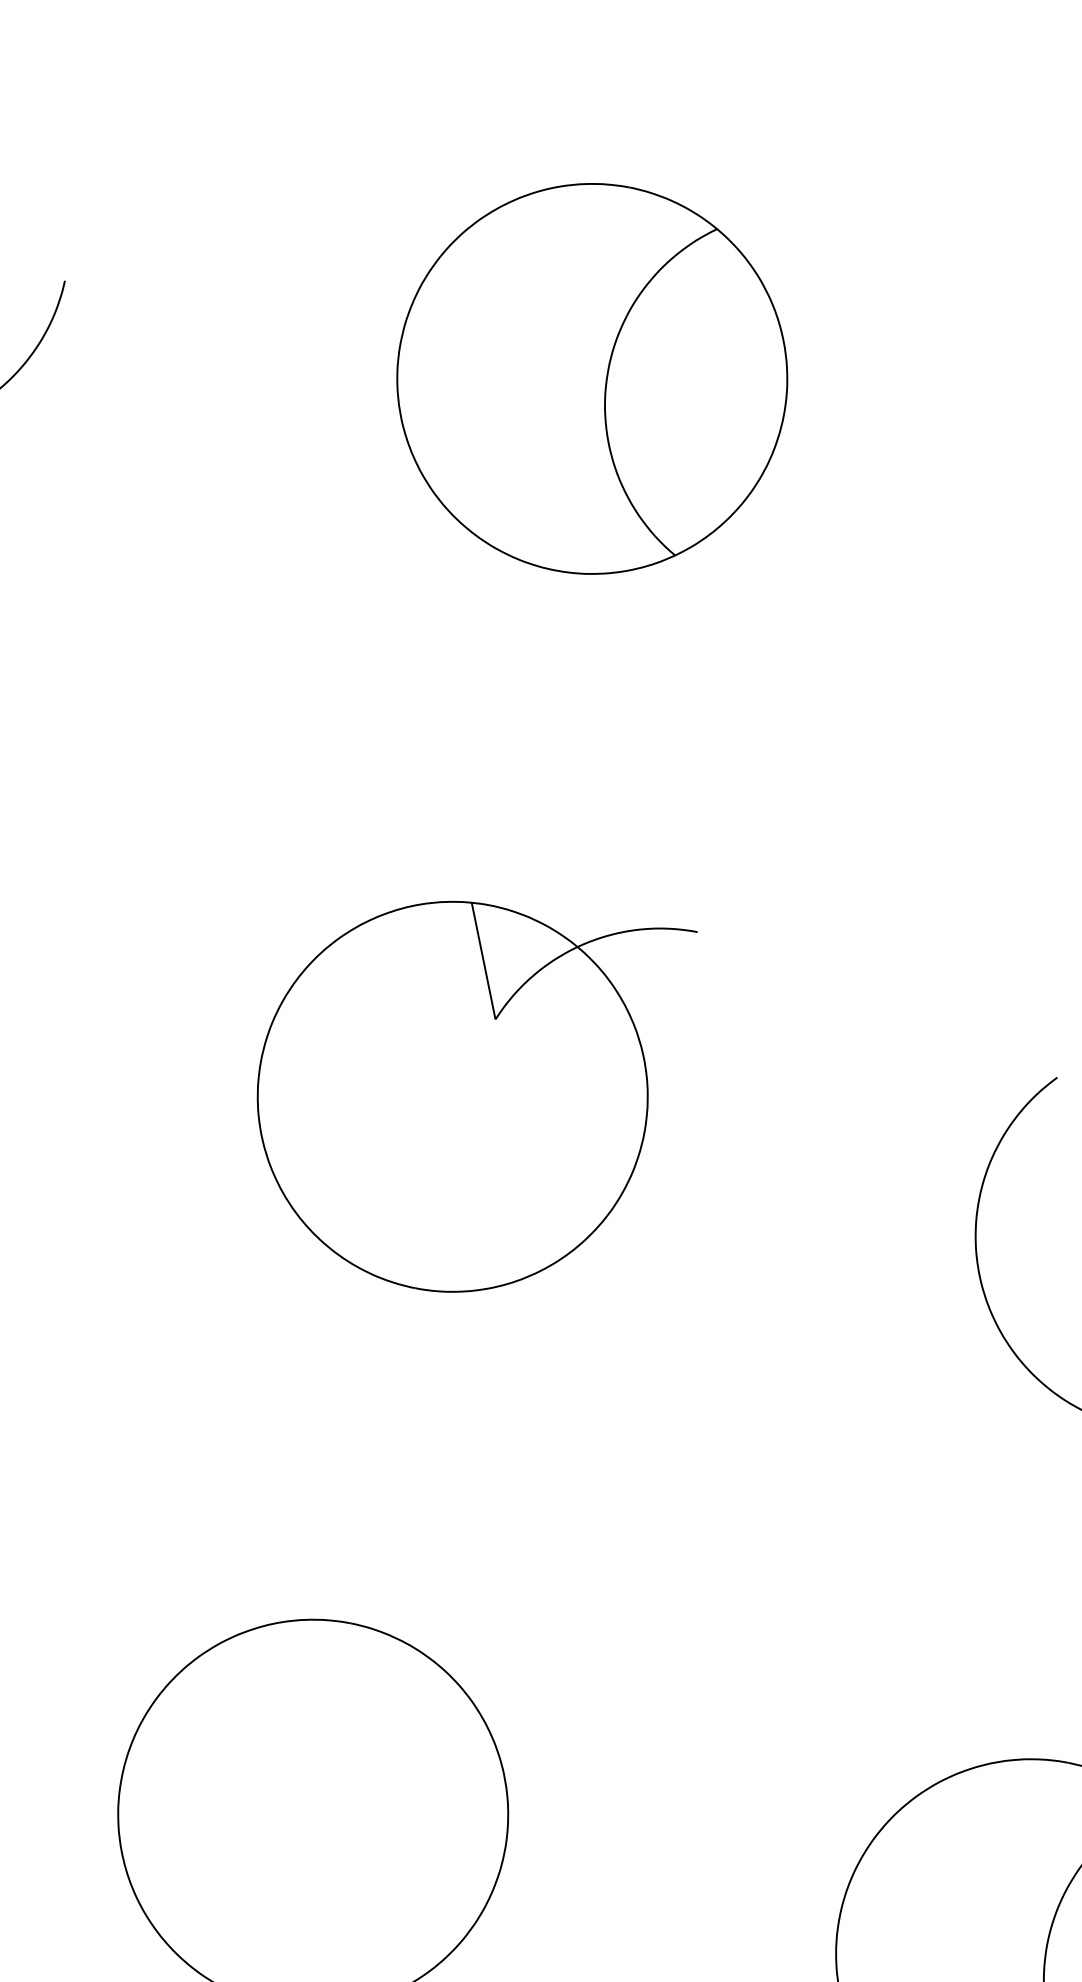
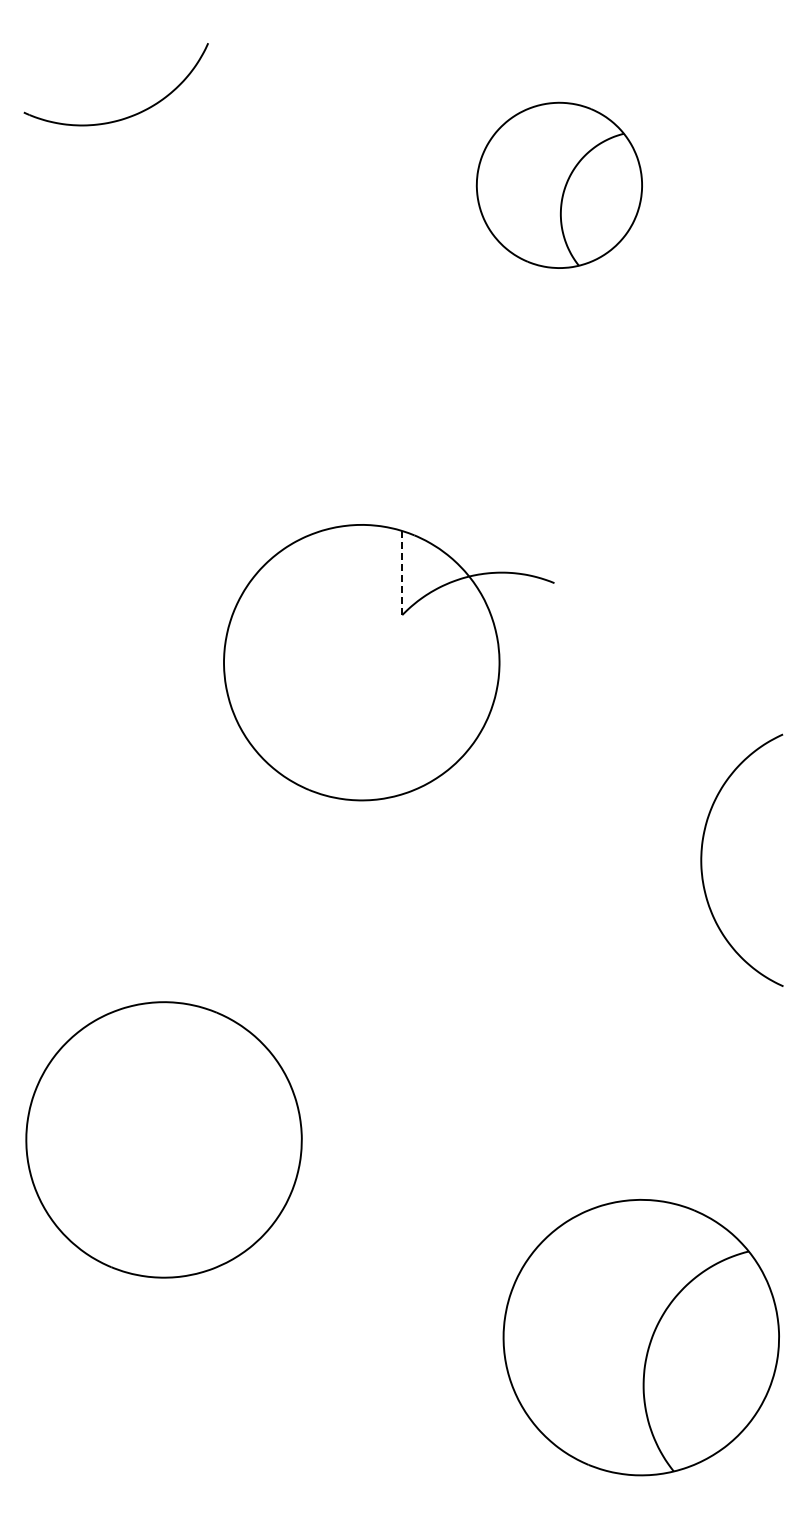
part: (592, 379) -> (559, 185), size x0.6
line: (484, 961) -> (402, 573), solid -> dashed

